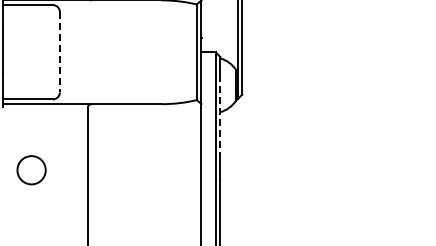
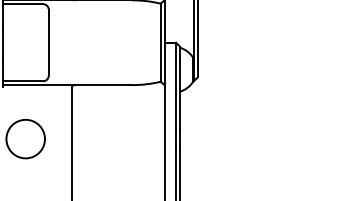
line: (59, 52) -> (48, 42), dashed -> solid
line: (220, 118) -> (180, 96), dashed -> solid
circle: (31, 169) -> (25, 138), size x1.67

